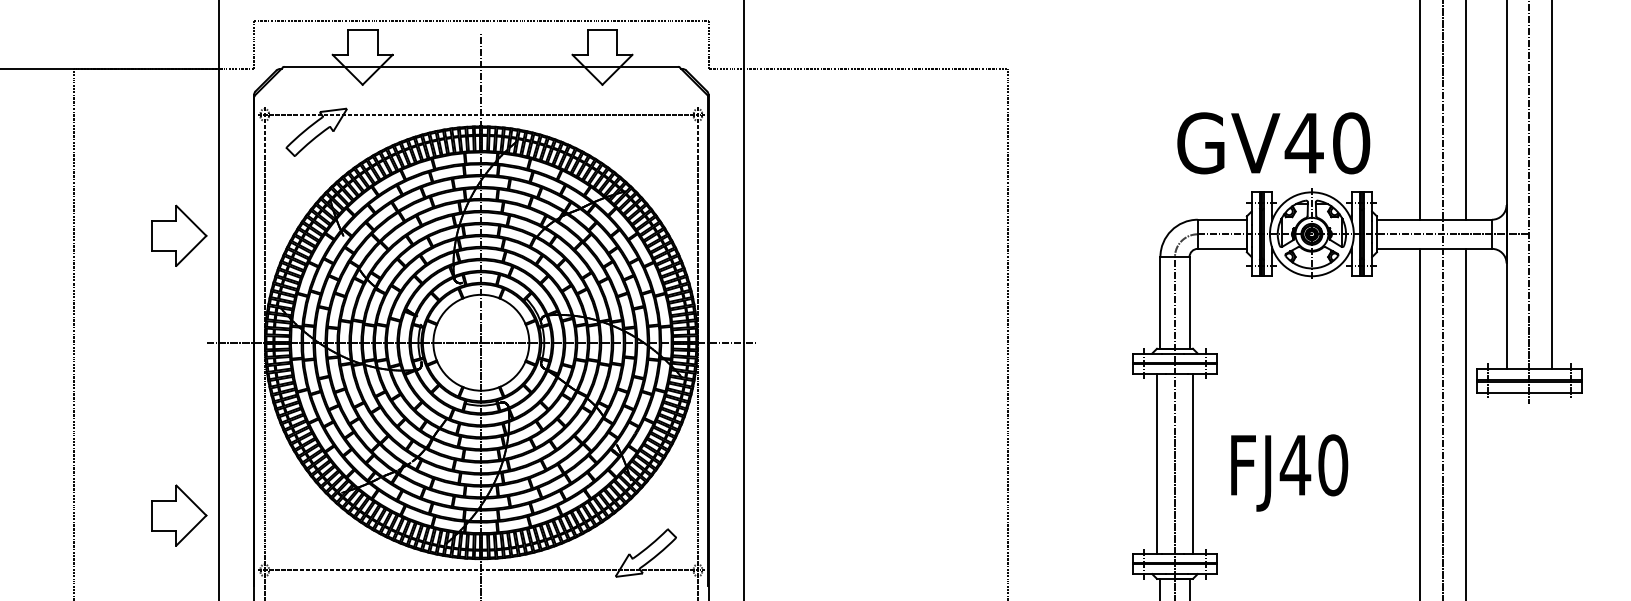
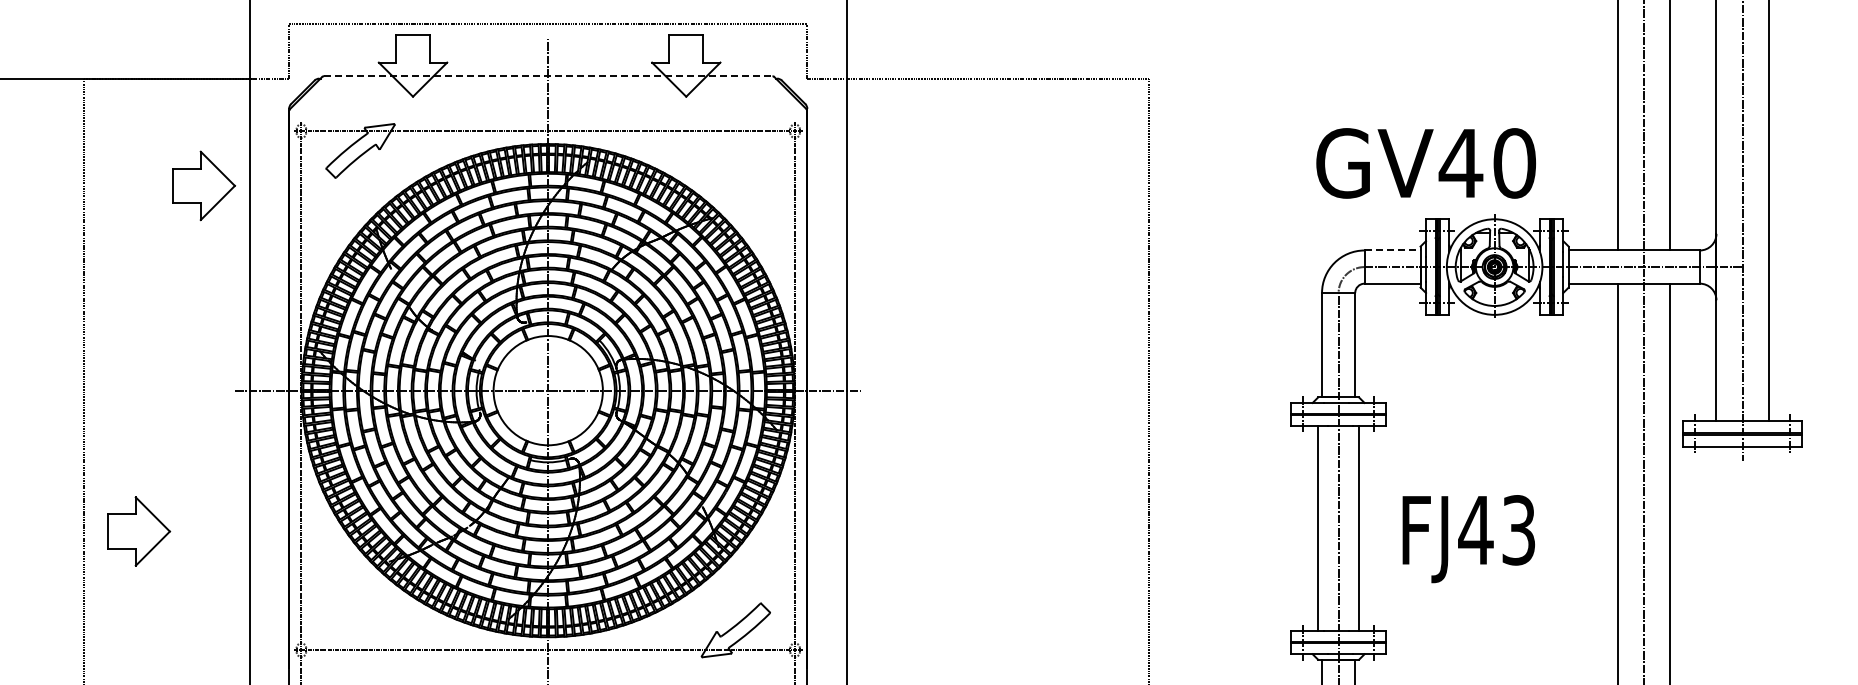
line: (481, 67) -> (548, 76), solid -> dashed
text: (1273, 143) -> (1425, 163), moved
line: (1222, 219) -> (1392, 250), solid -> dashed
part: (179, 235) -> (204, 185), moved
text: (1332, 465) -> (1518, 530), FJ40 -> FJ43
part: (179, 515) -> (139, 531), moved

